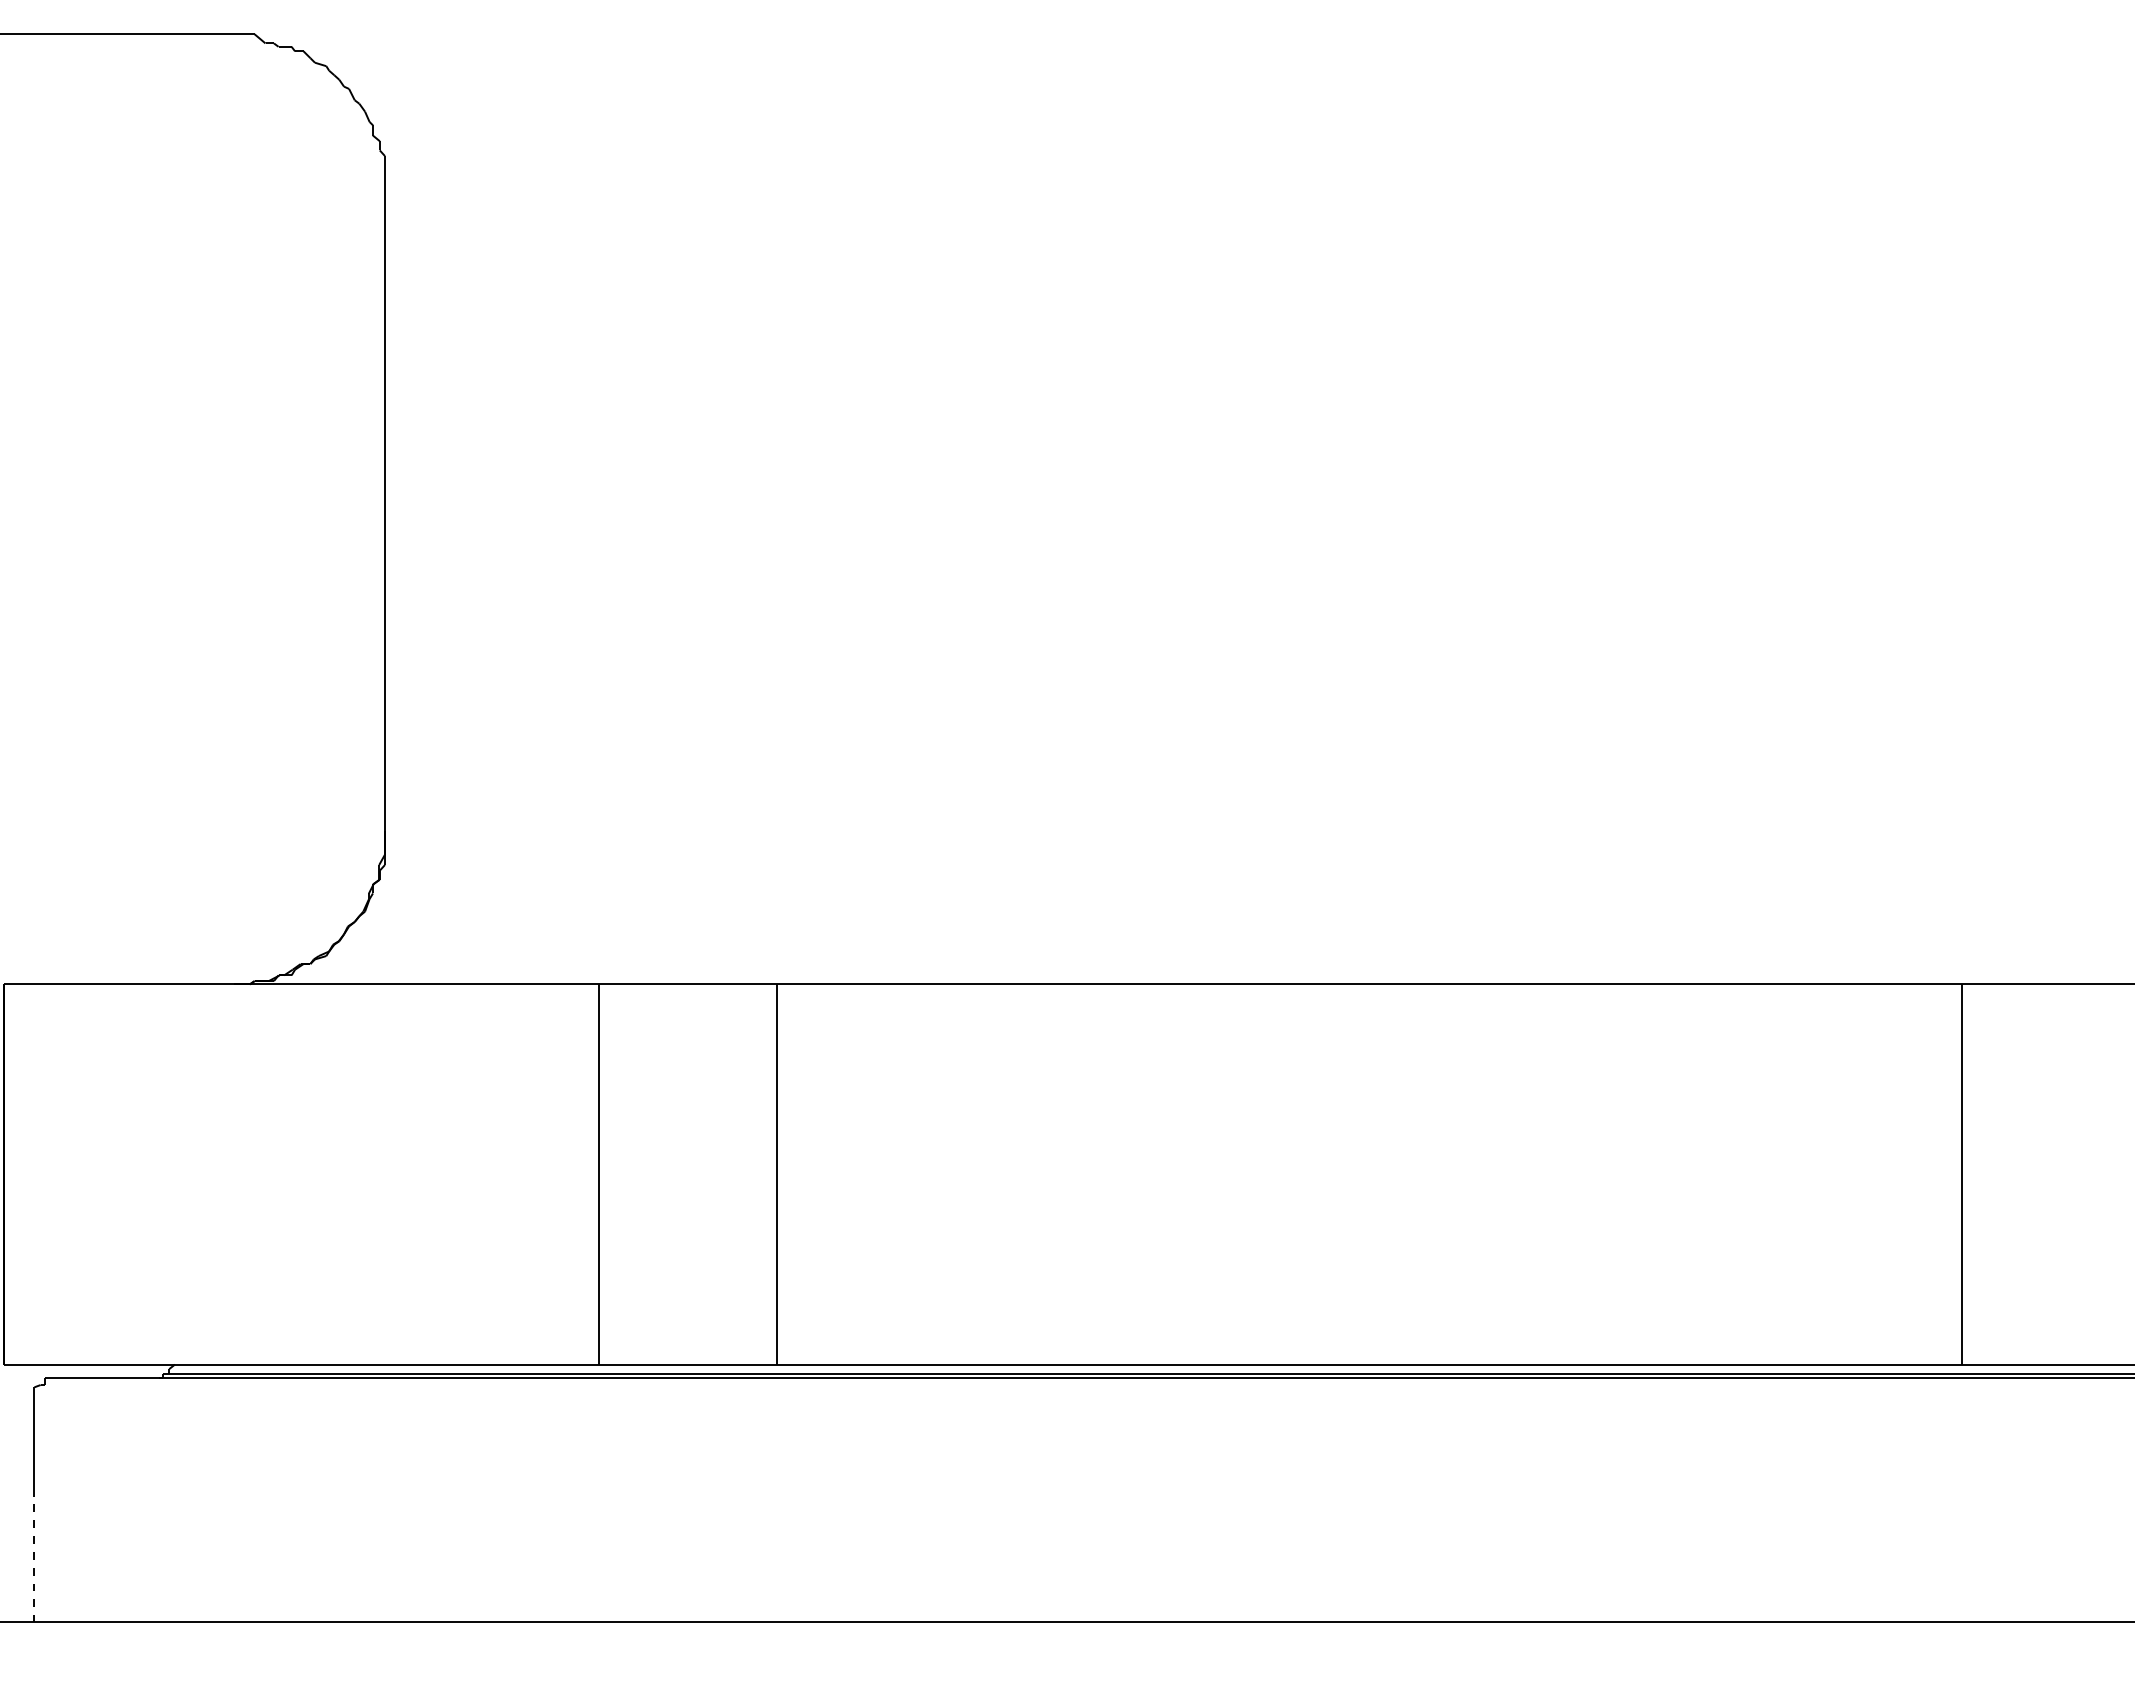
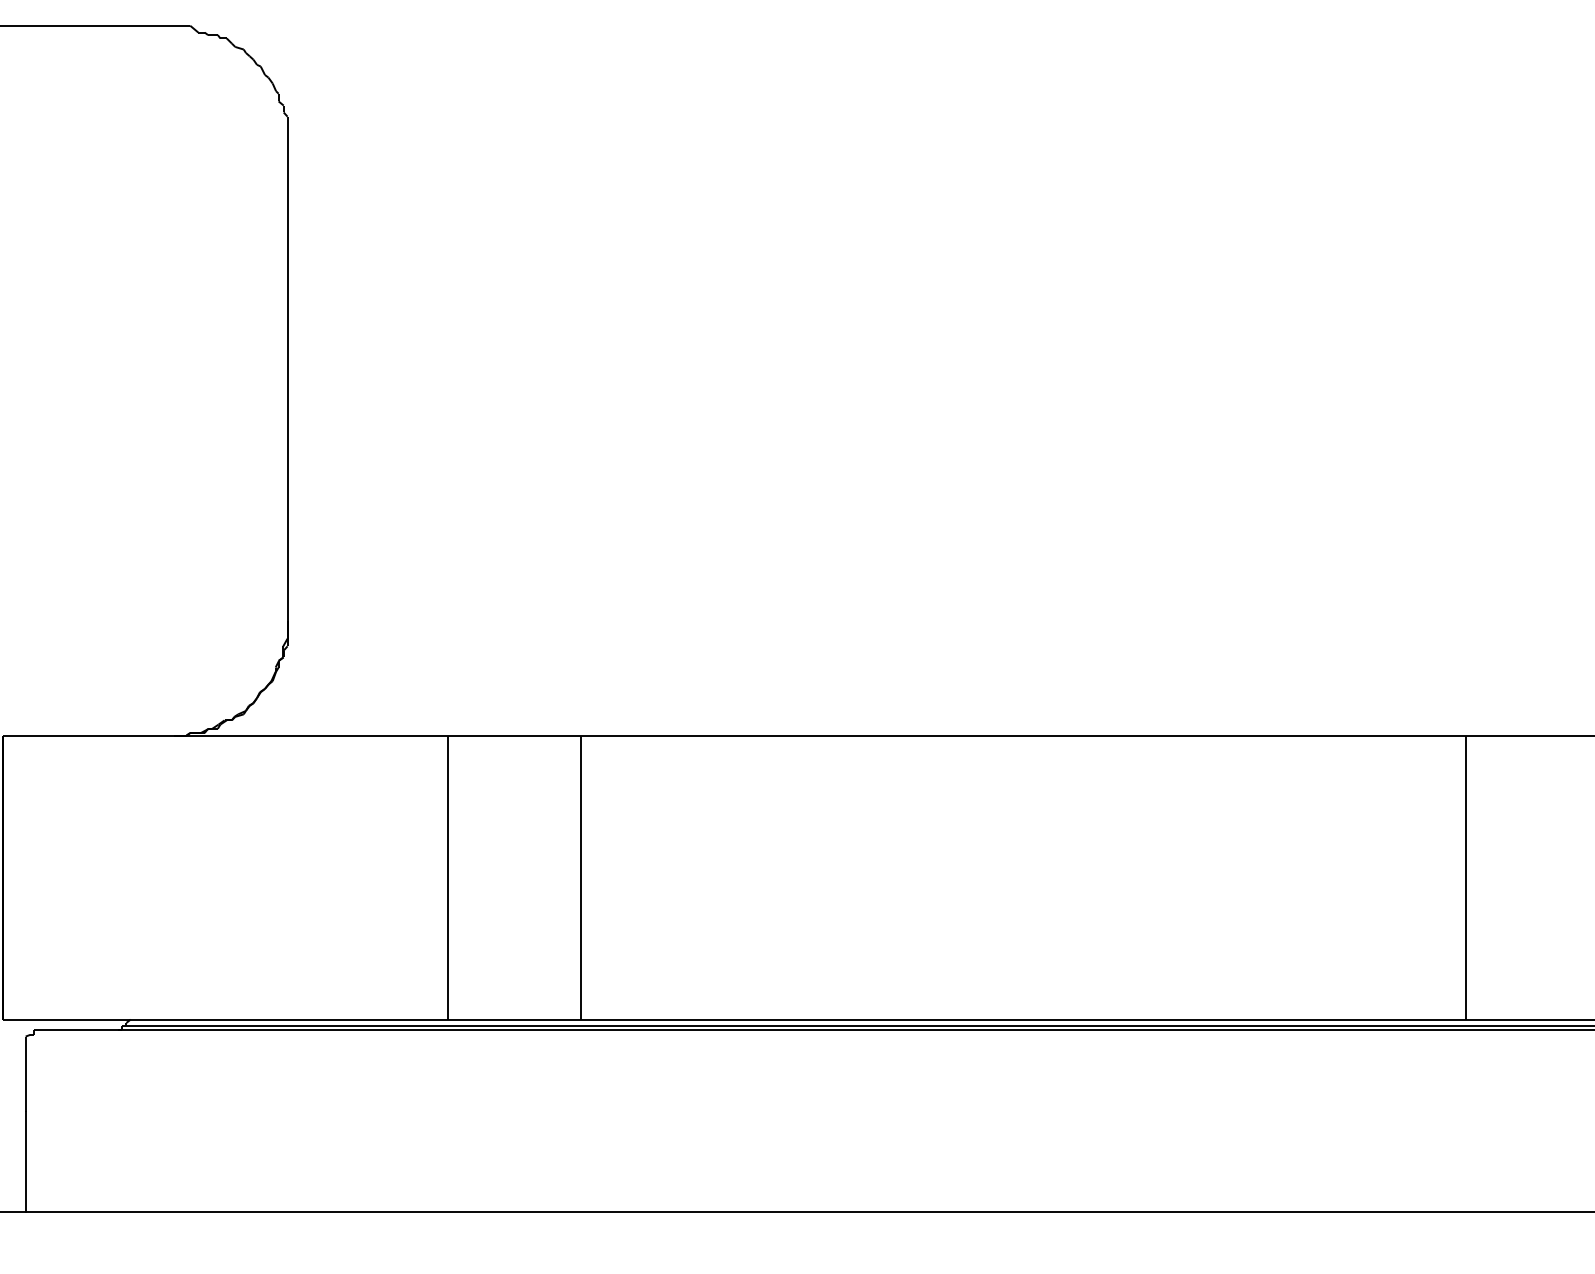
line: (34, 1555) -> (25, 1162), dashed -> solid

